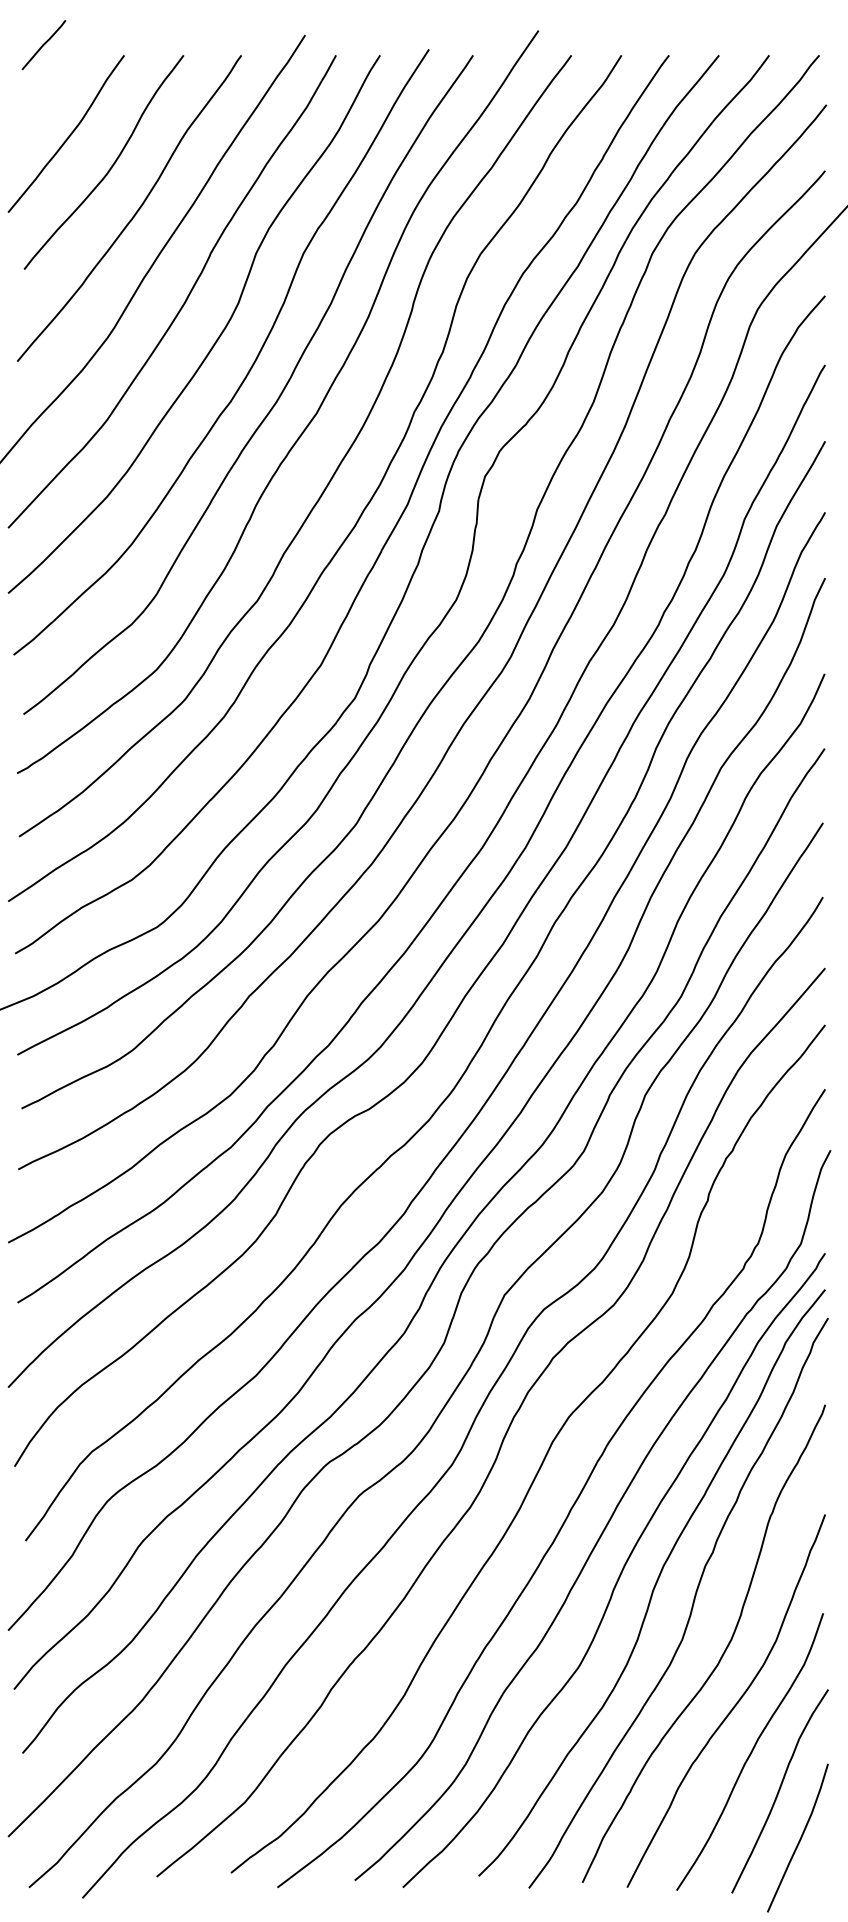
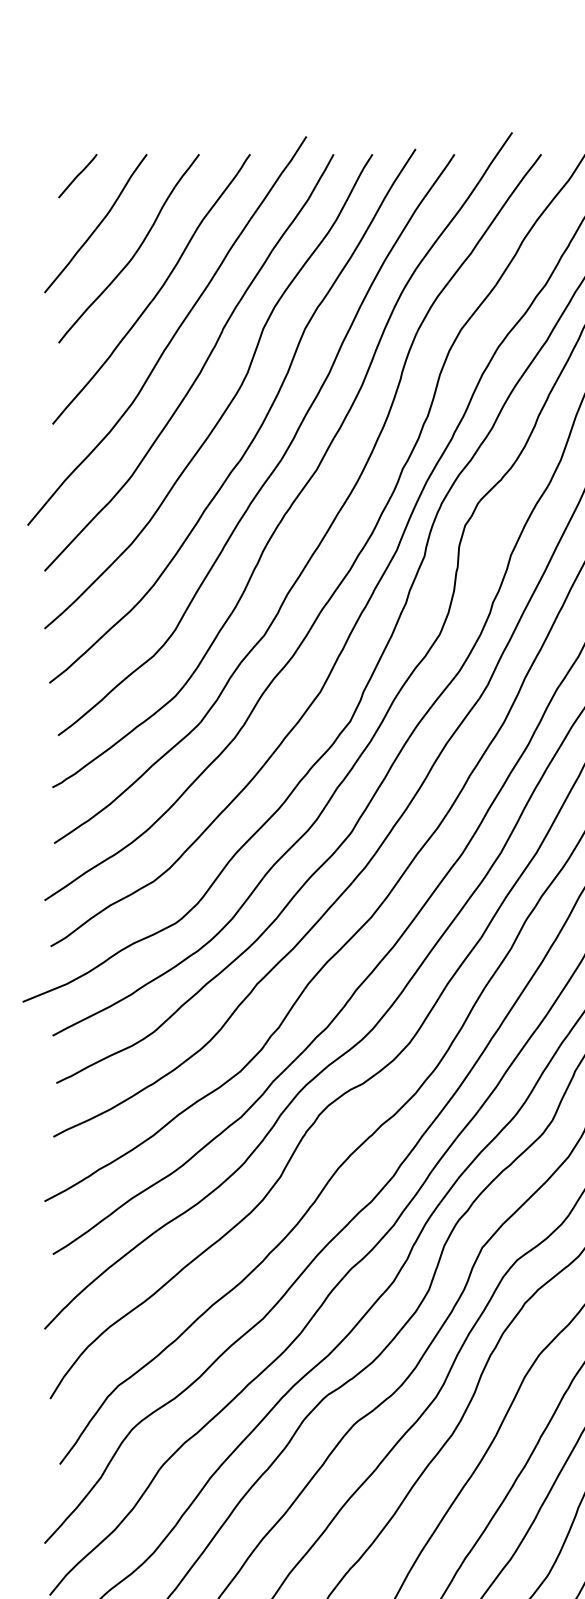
line: (43, 45) -> (77, 176), moved

